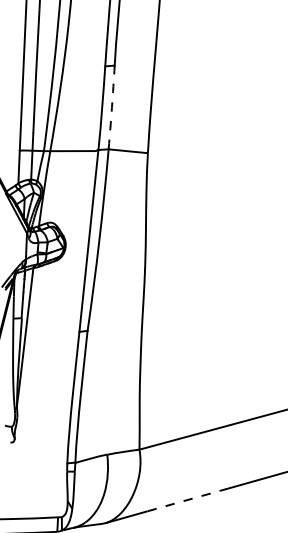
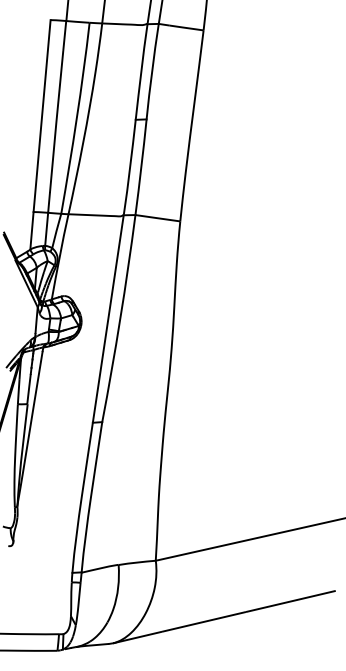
arc: (112, 107) -> (141, 167), dashed -> solid
line: (184, 500) -> (204, 621), dashed -> solid

